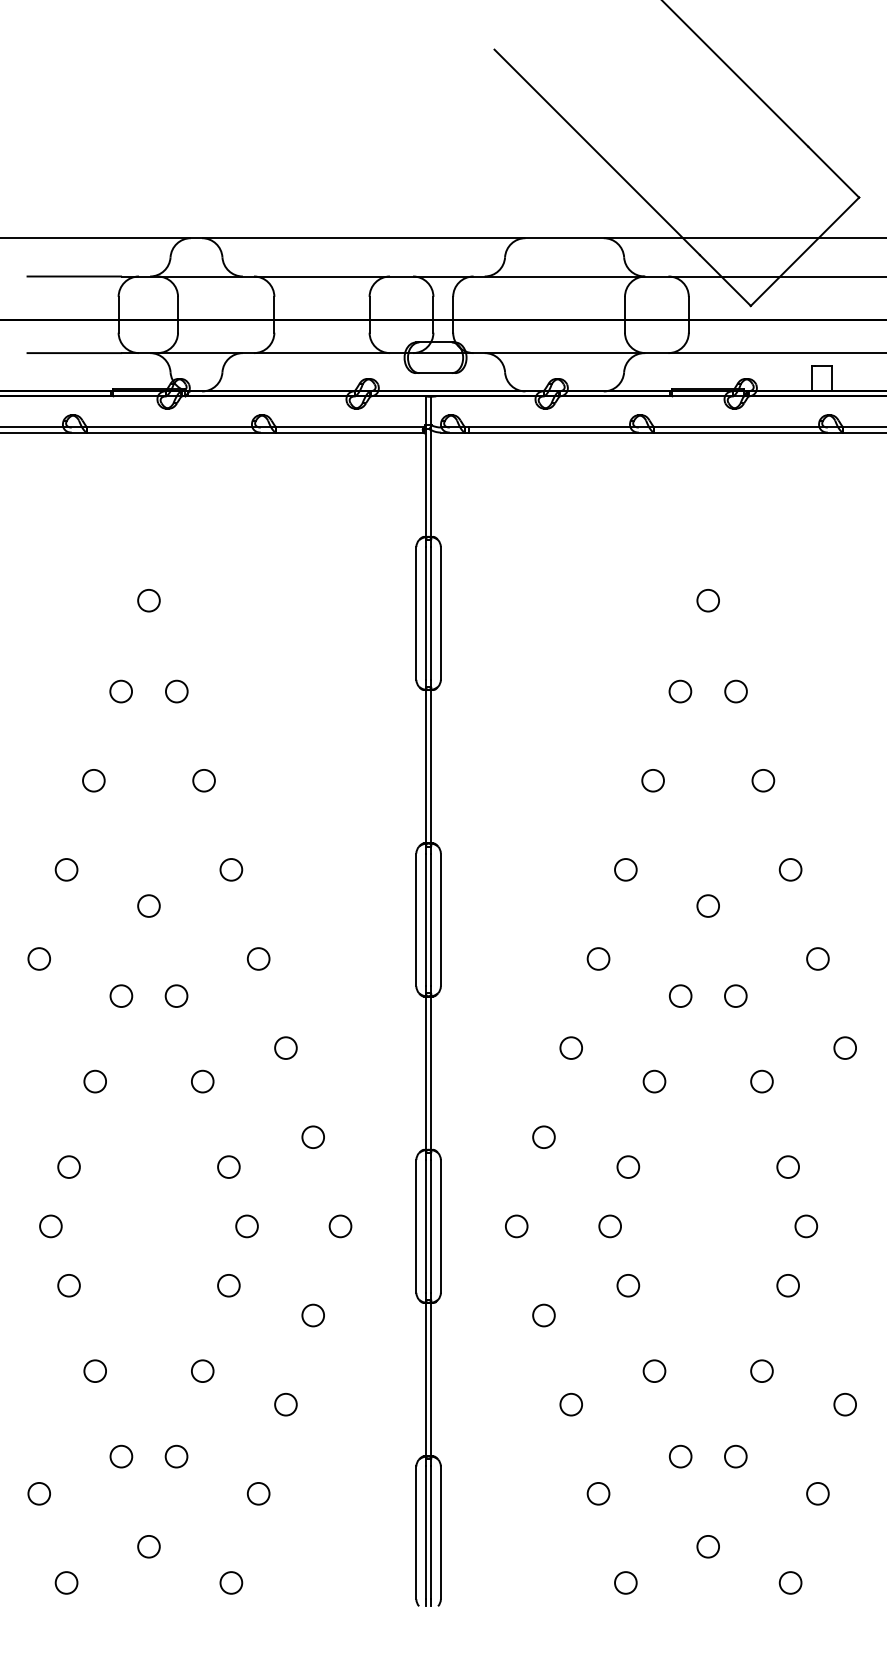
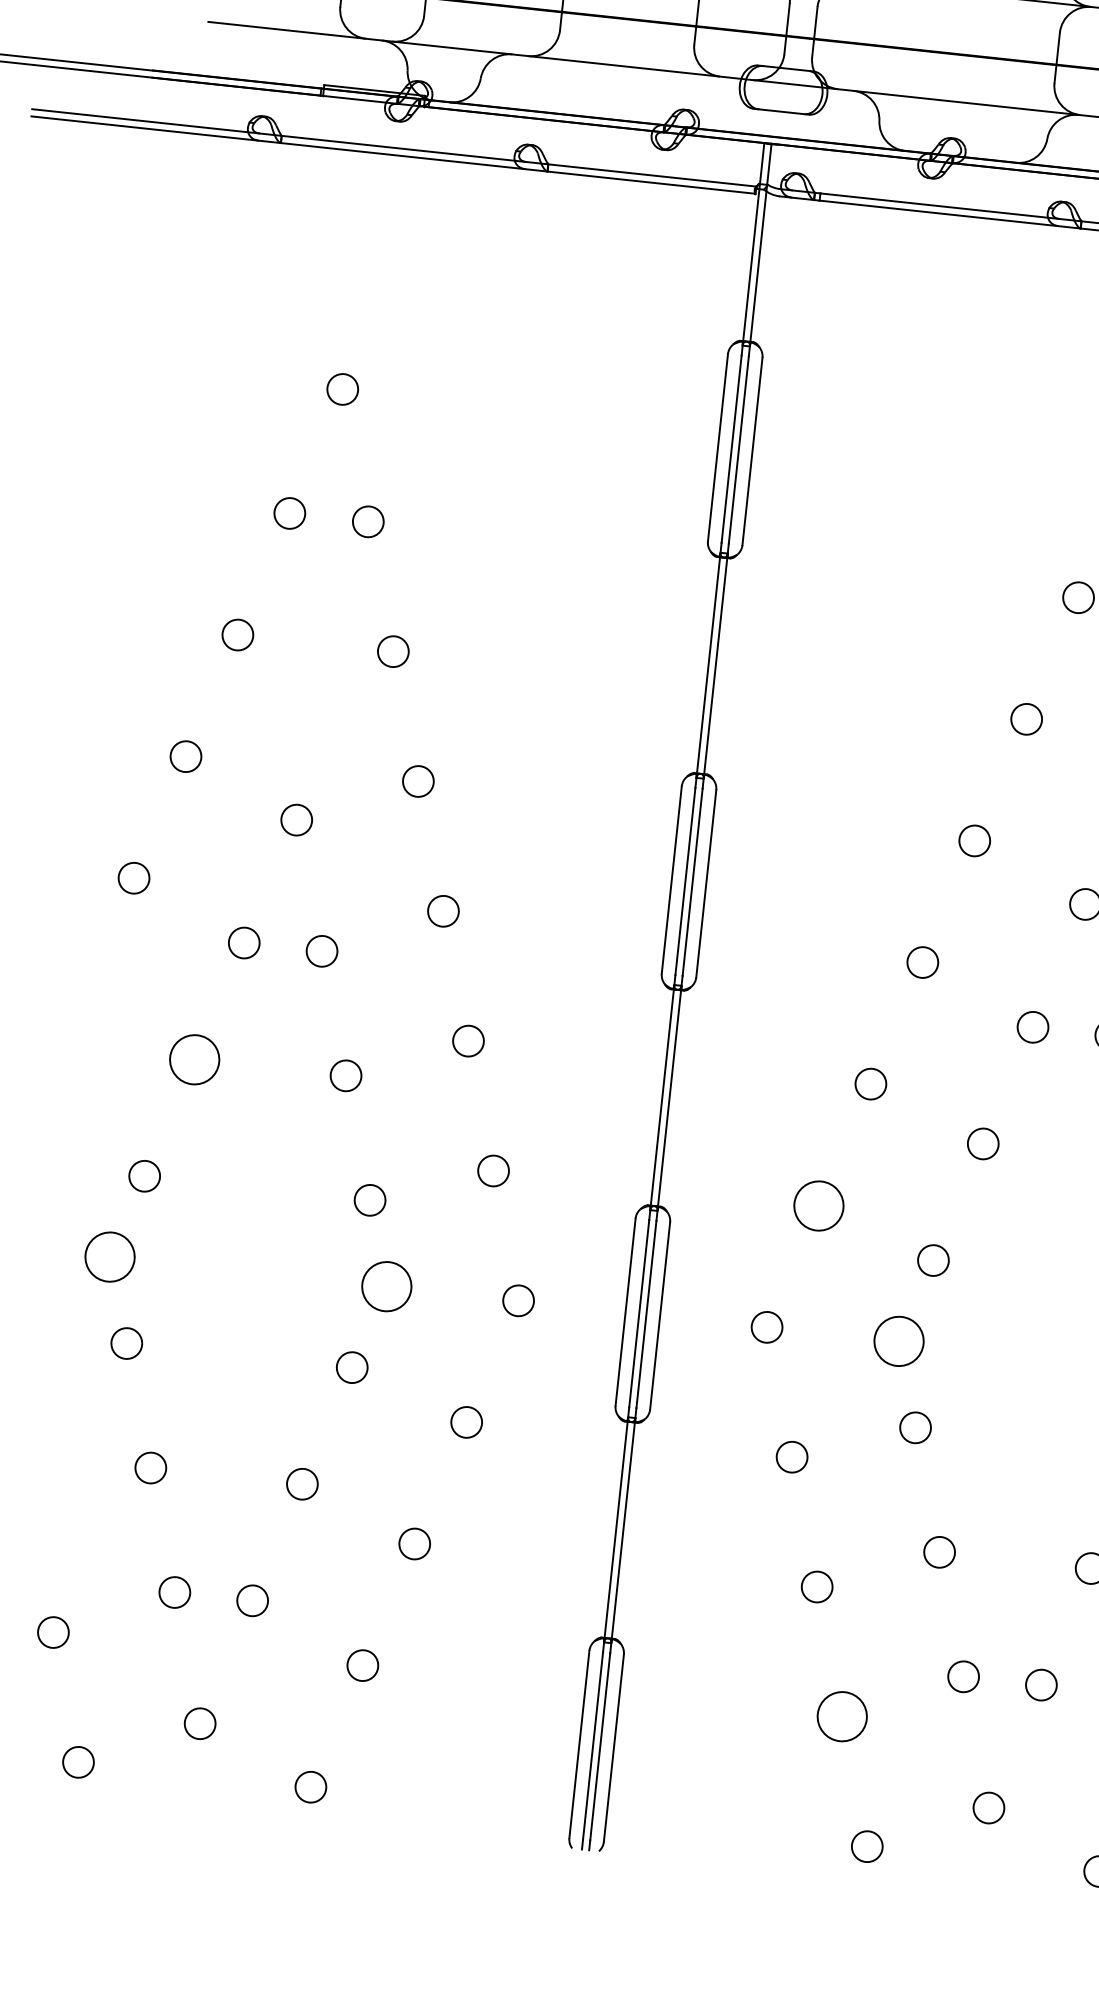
circle: (94, 1081) -> (193, 1059), size x1.6
circle: (543, 1136) -> (818, 1204), size x1.6
circle: (50, 1226) -> (109, 1257), size x1.6
circle: (246, 1226) -> (385, 1286), size x1.6
circle: (609, 1226) -> (897, 1341), size x1.6
circle: (598, 1493) -> (842, 1716), size x1.6

